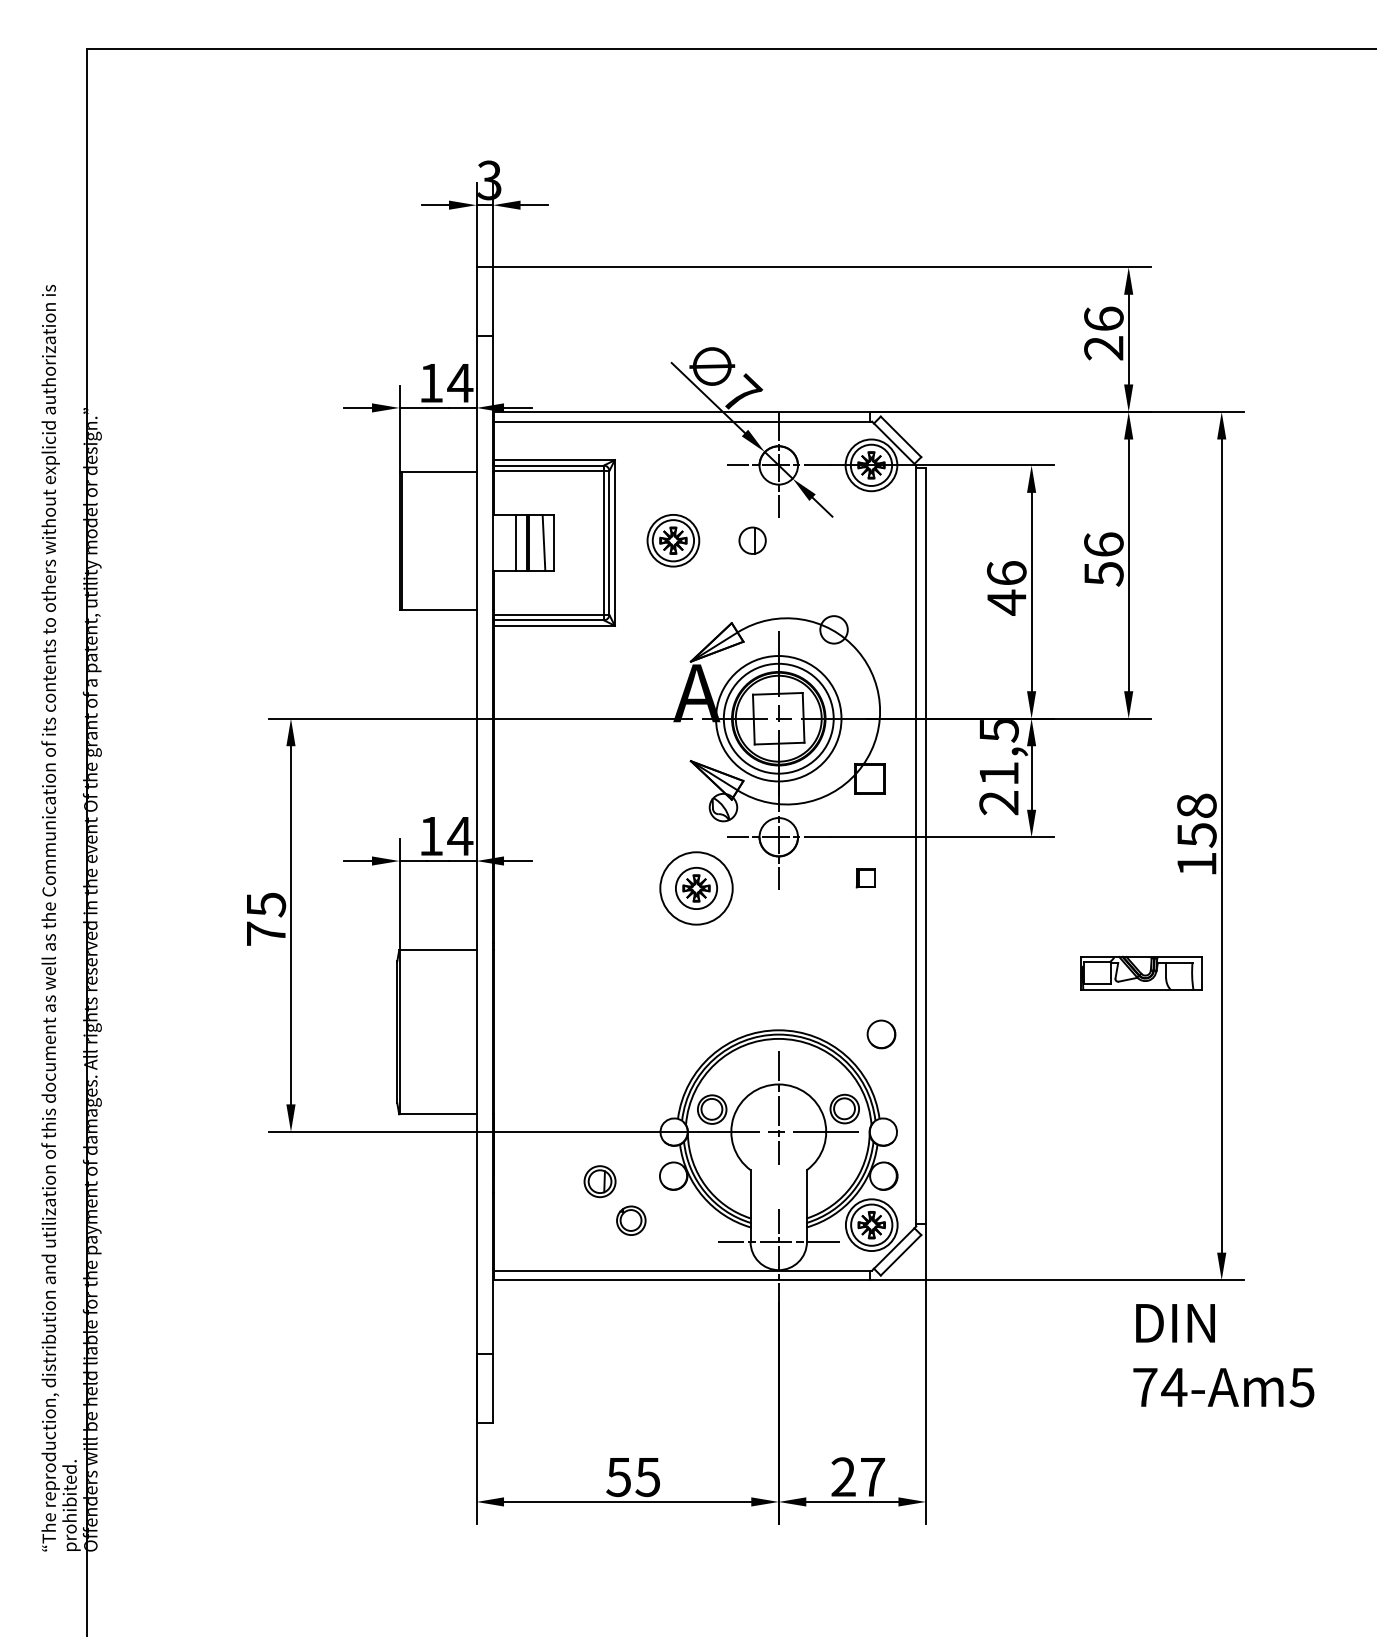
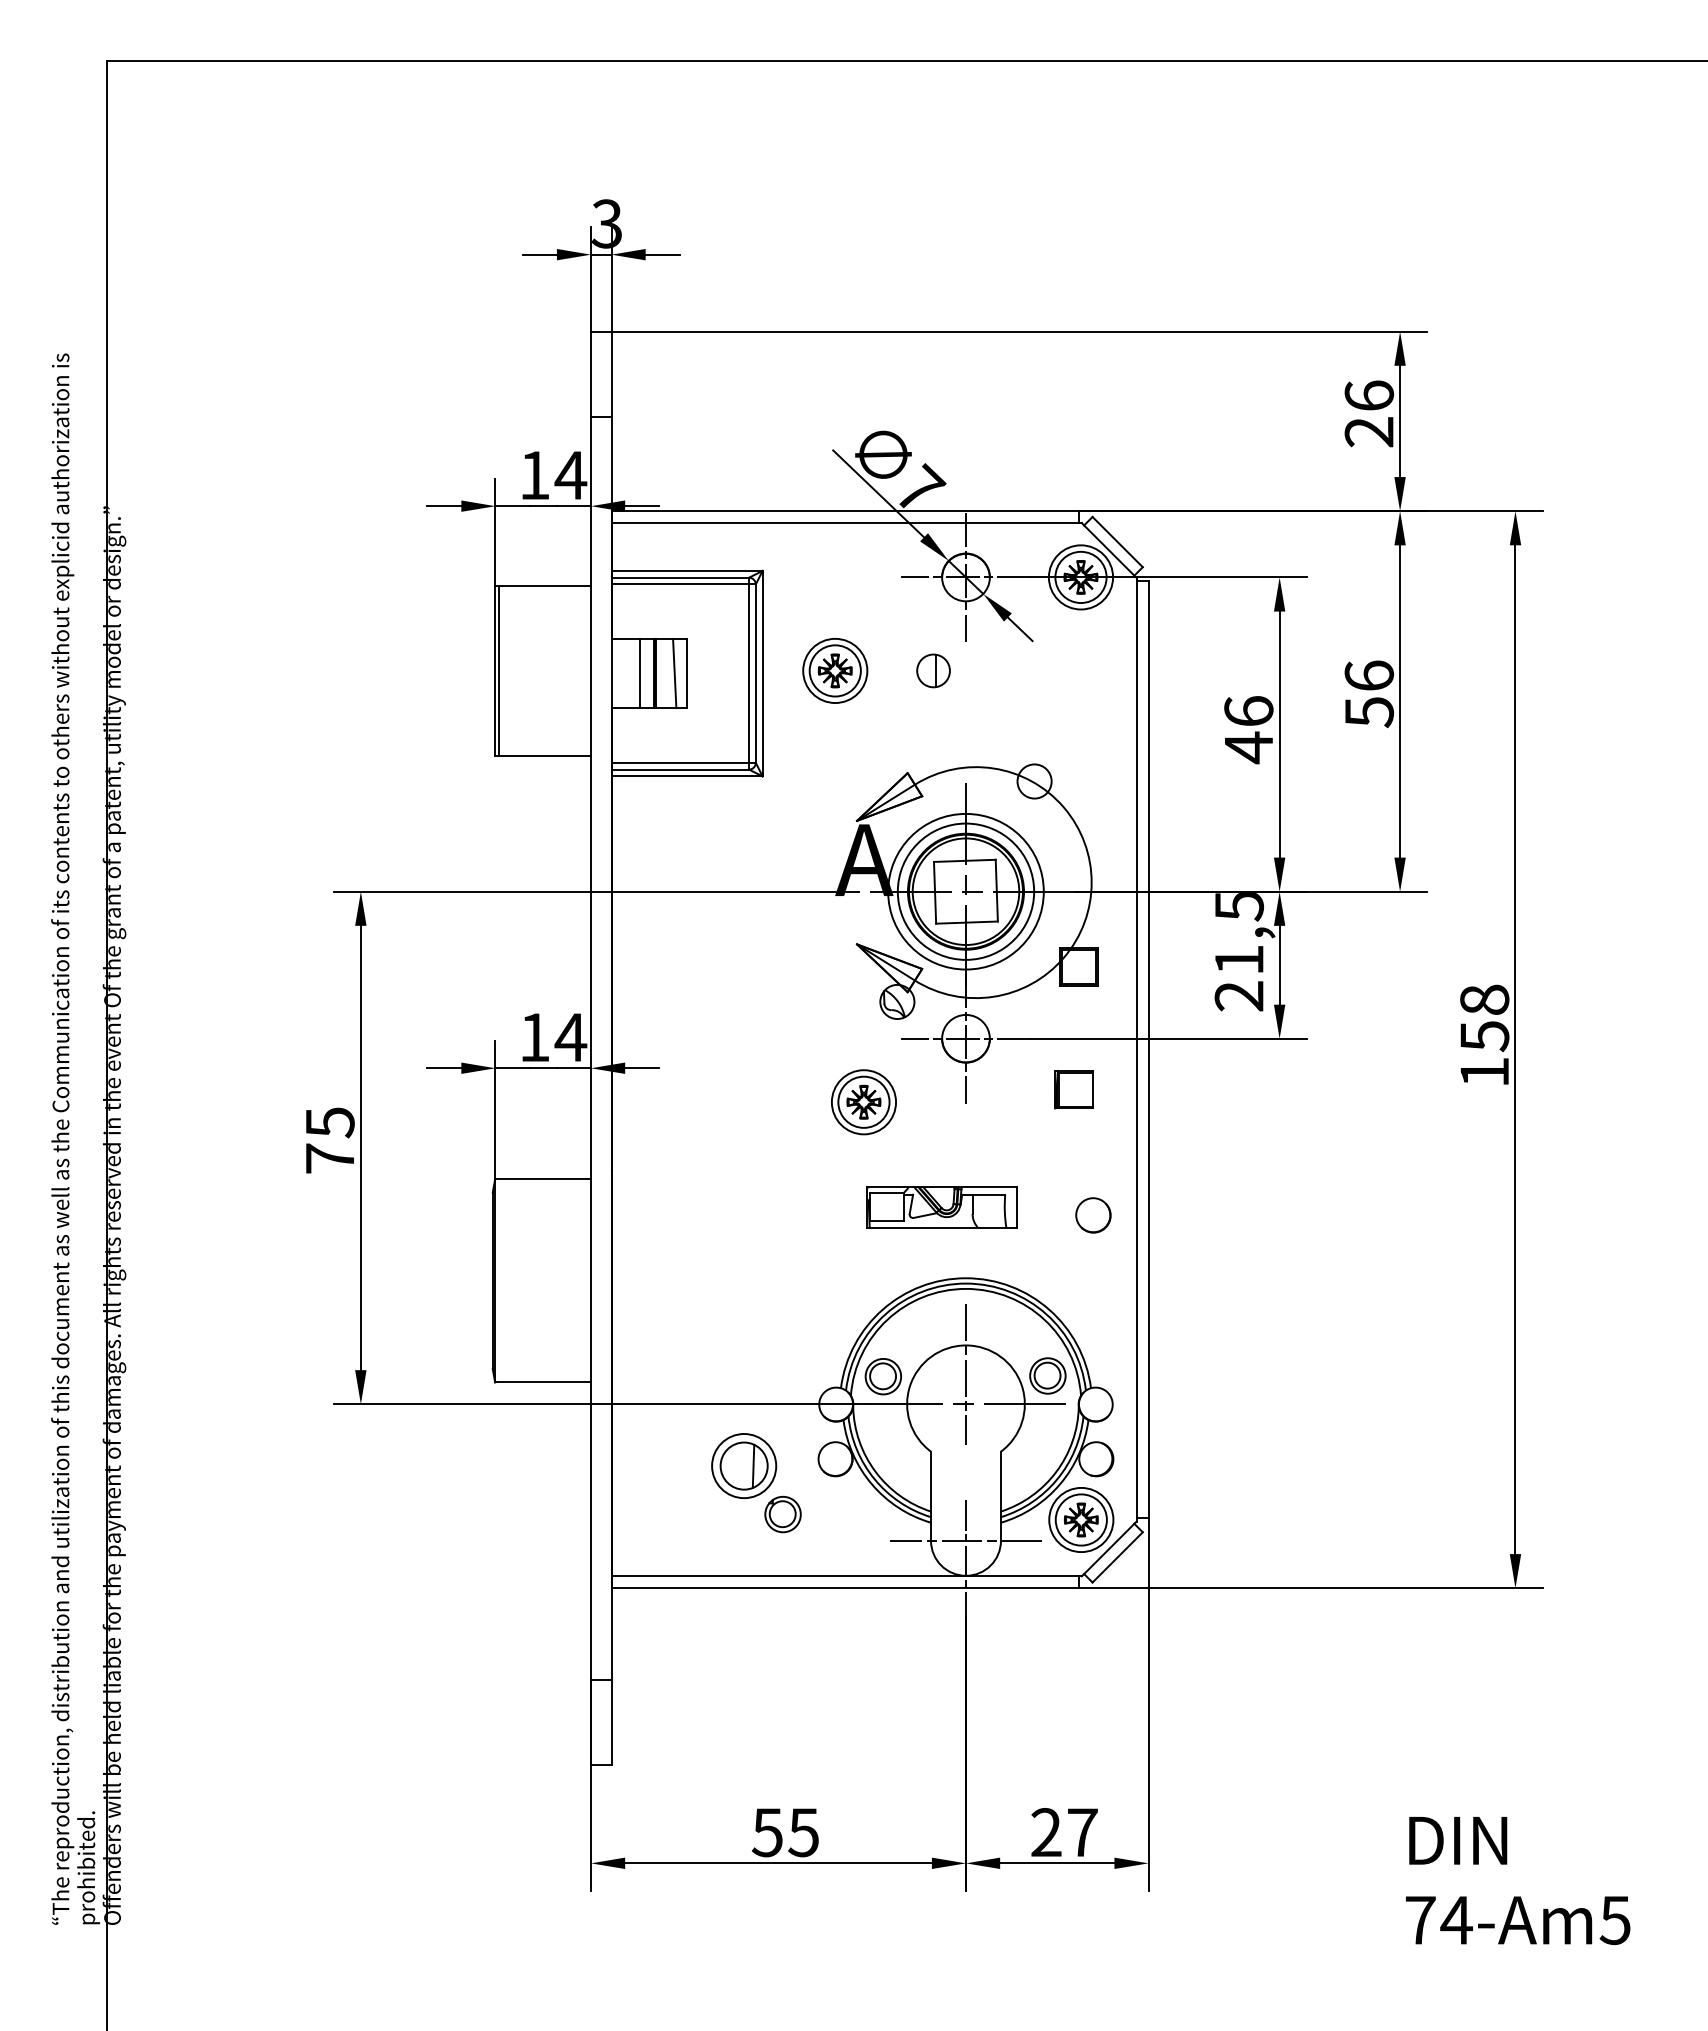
part: (865, 878) -> (1073, 1089), size x1.67
circle: (696, 888) -> (863, 1102), size x0.71
part: (1141, 973) -> (941, 1207), moved
circle: (881, 1034) -> (1093, 1215), moved
part: (600, 1181) -> (744, 1465), size x1.67
text: (1224, 1356) -> (1518, 1881), moved

